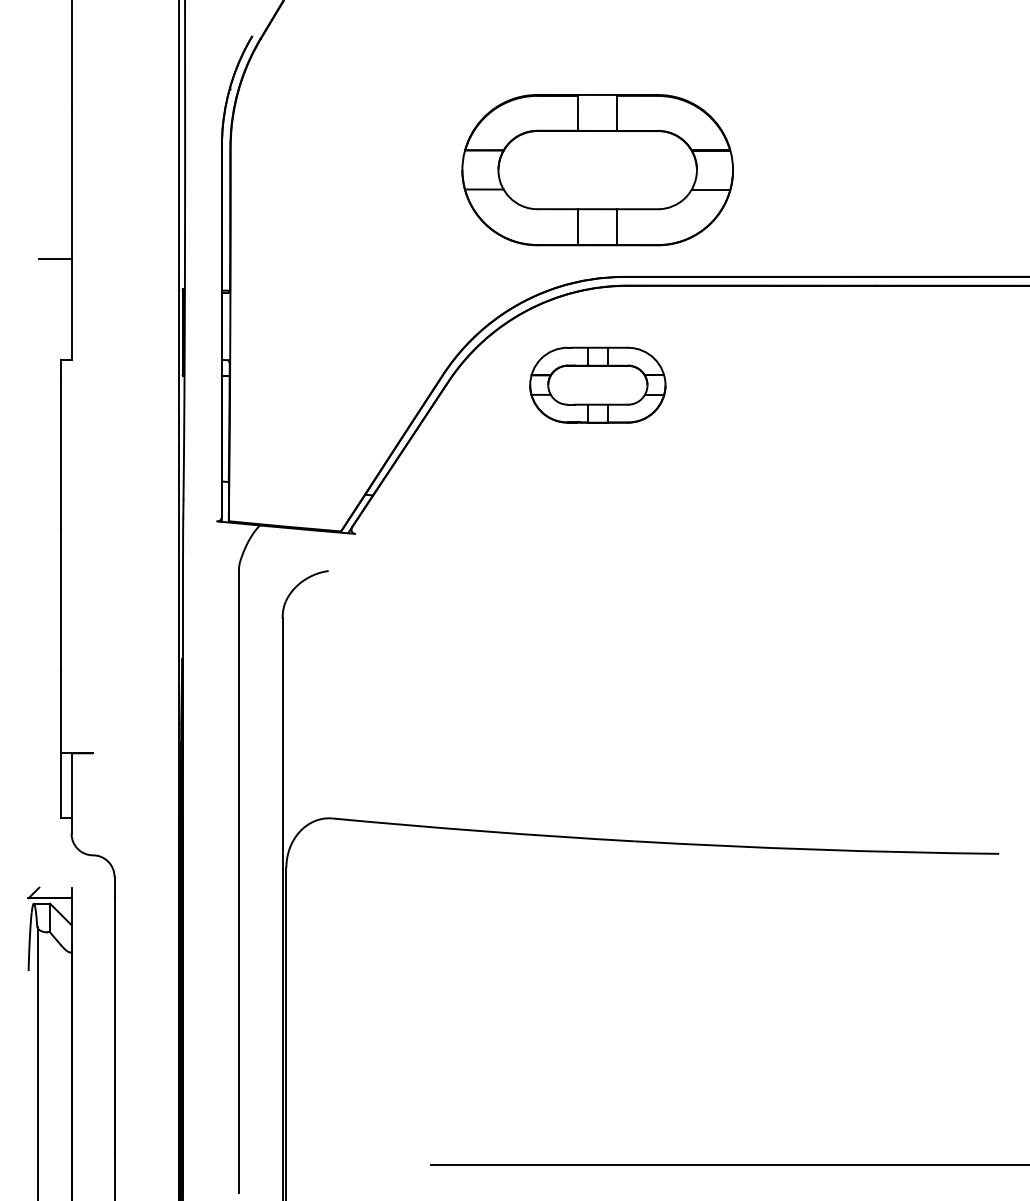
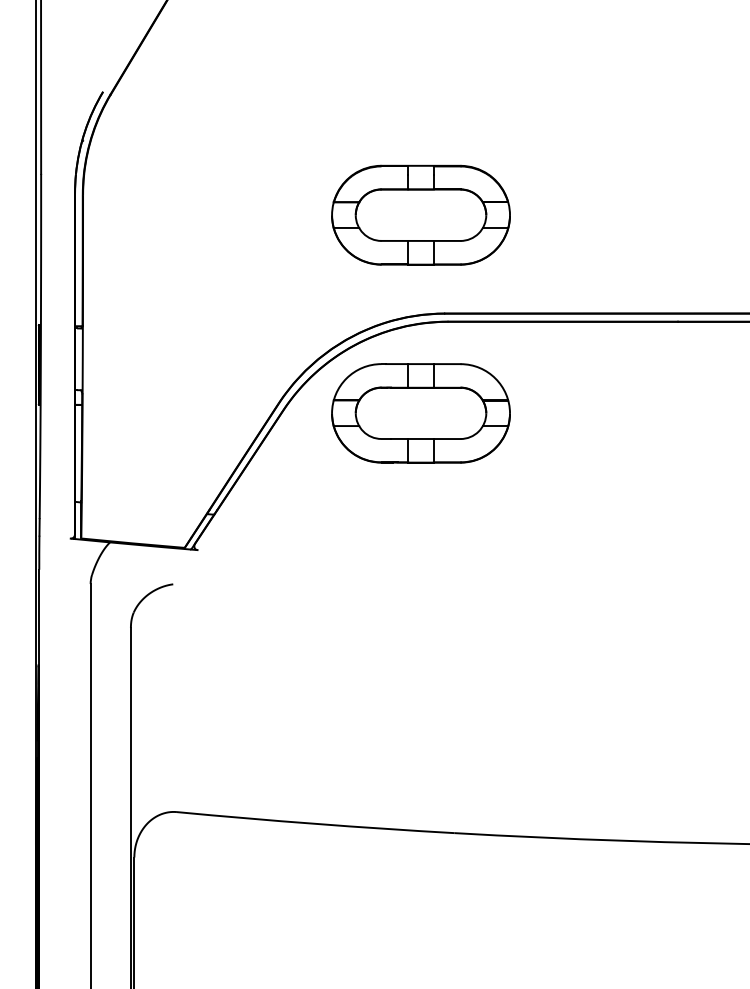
part: (597, 169) -> (420, 214), size x0.71
part: (597, 384) -> (420, 412), size x1.43

